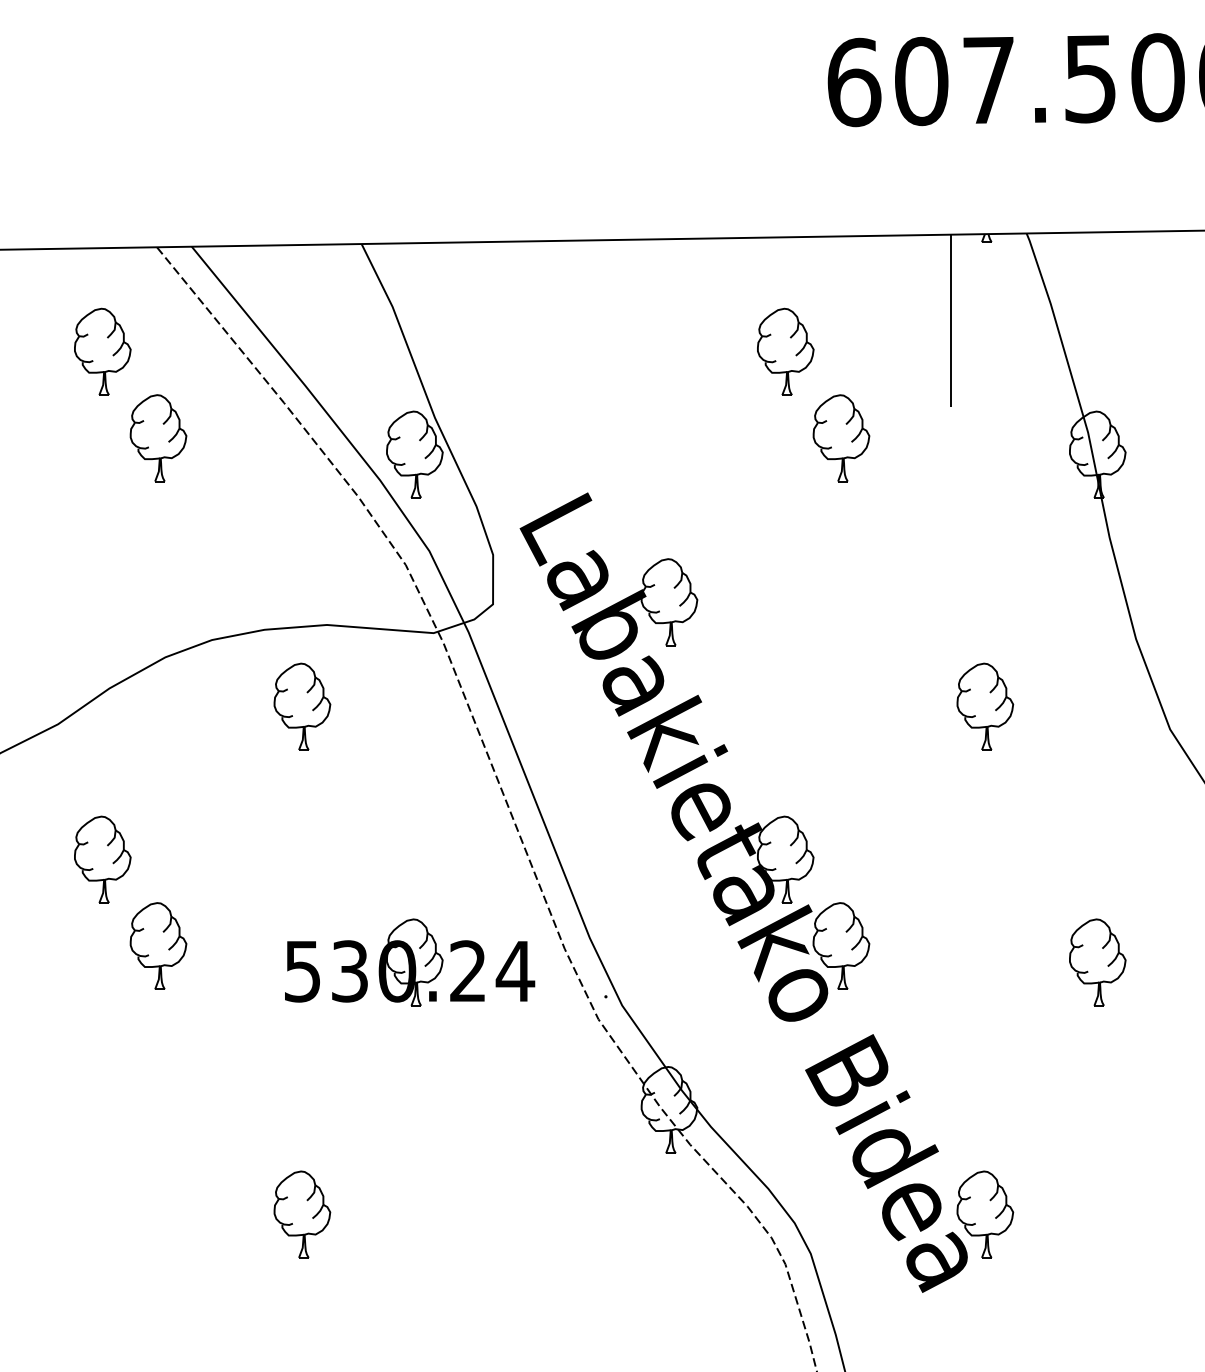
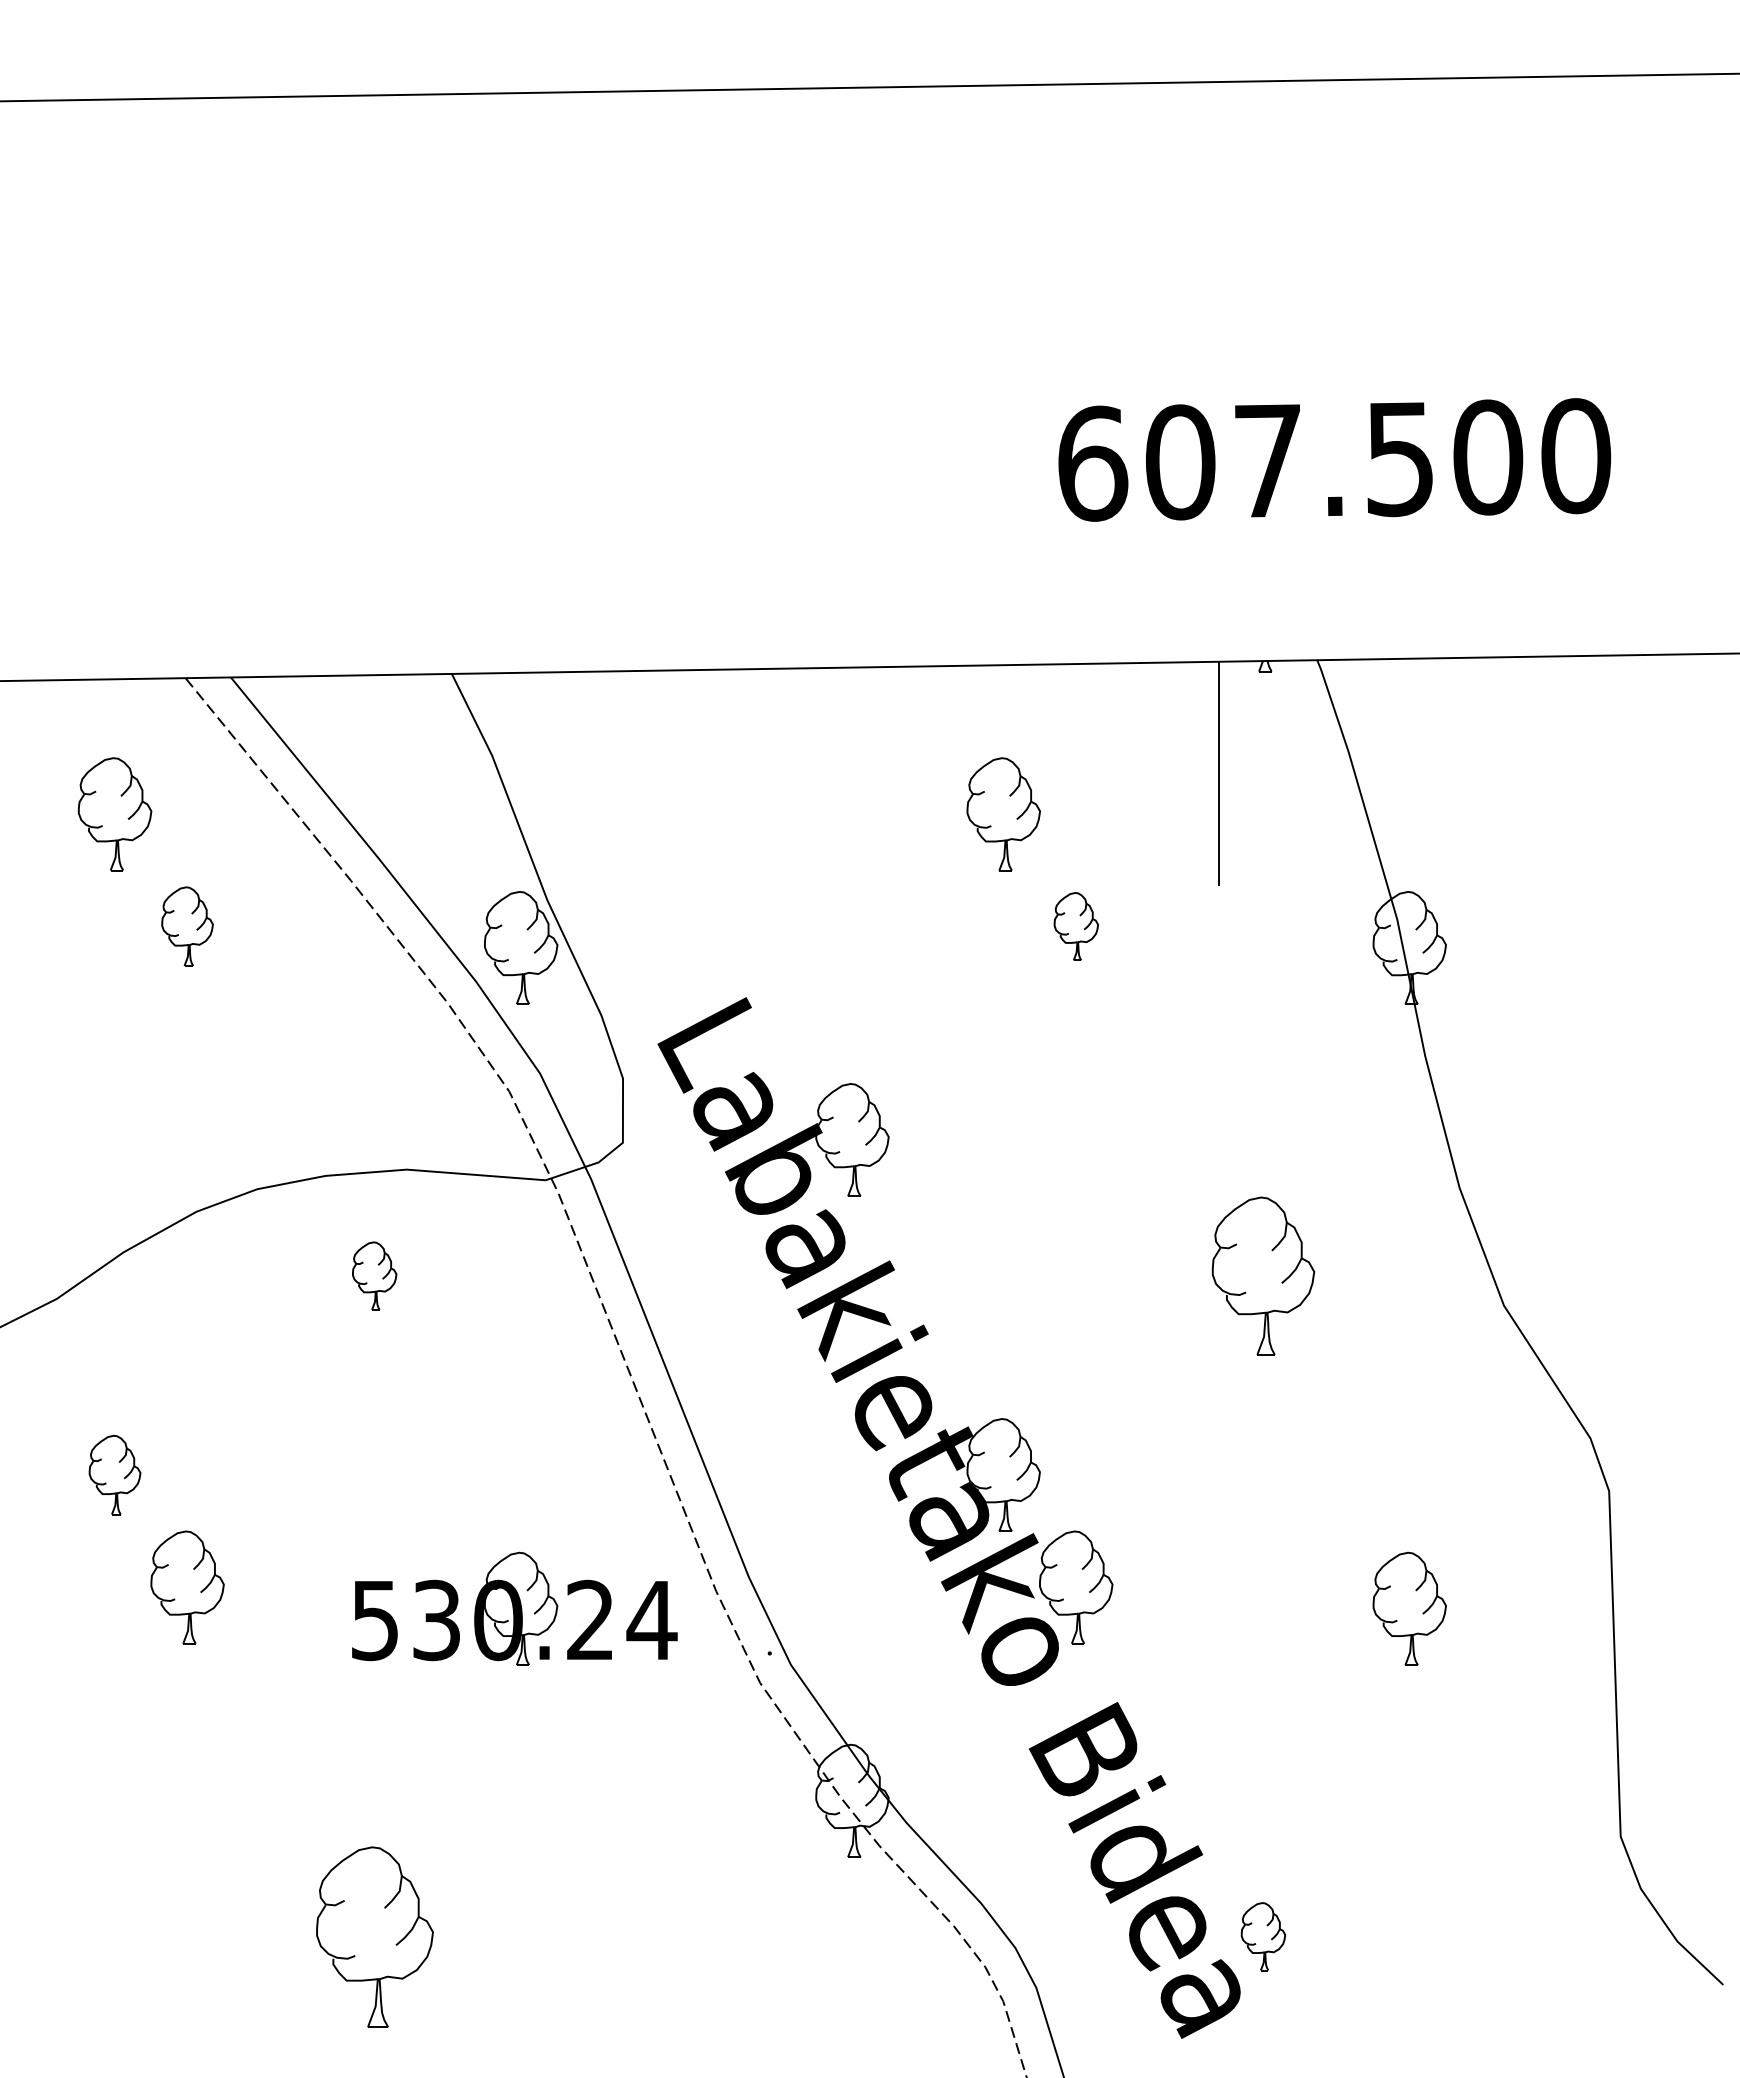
part: (158, 438) -> (187, 926), size x0.7
part: (841, 438) -> (1076, 926), size x0.6
part: (302, 706) -> (374, 1275), size x0.6
part: (985, 706) -> (1263, 1275), size x1.4
part: (102, 859) -> (114, 1474), size x0.7
part: (302, 1214) -> (374, 1936), size x1.6
part: (985, 1214) -> (1263, 1936), size x0.6

